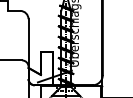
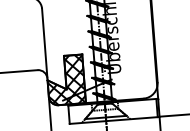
hatch: (40, 68) -> (65, 79), added

